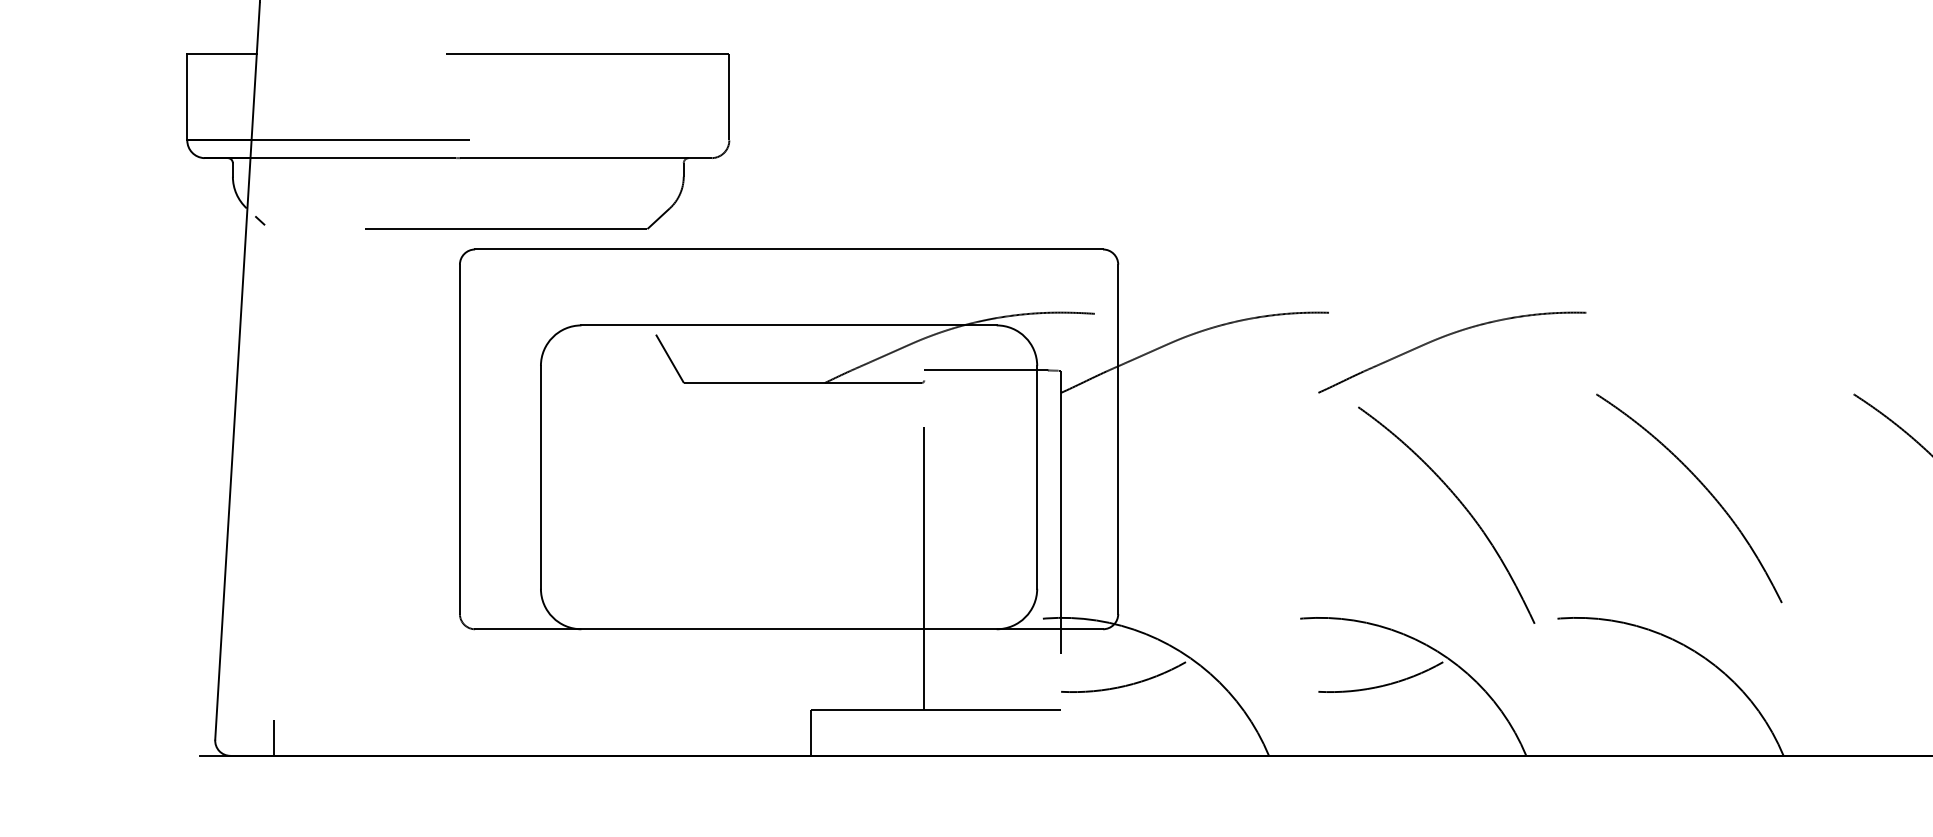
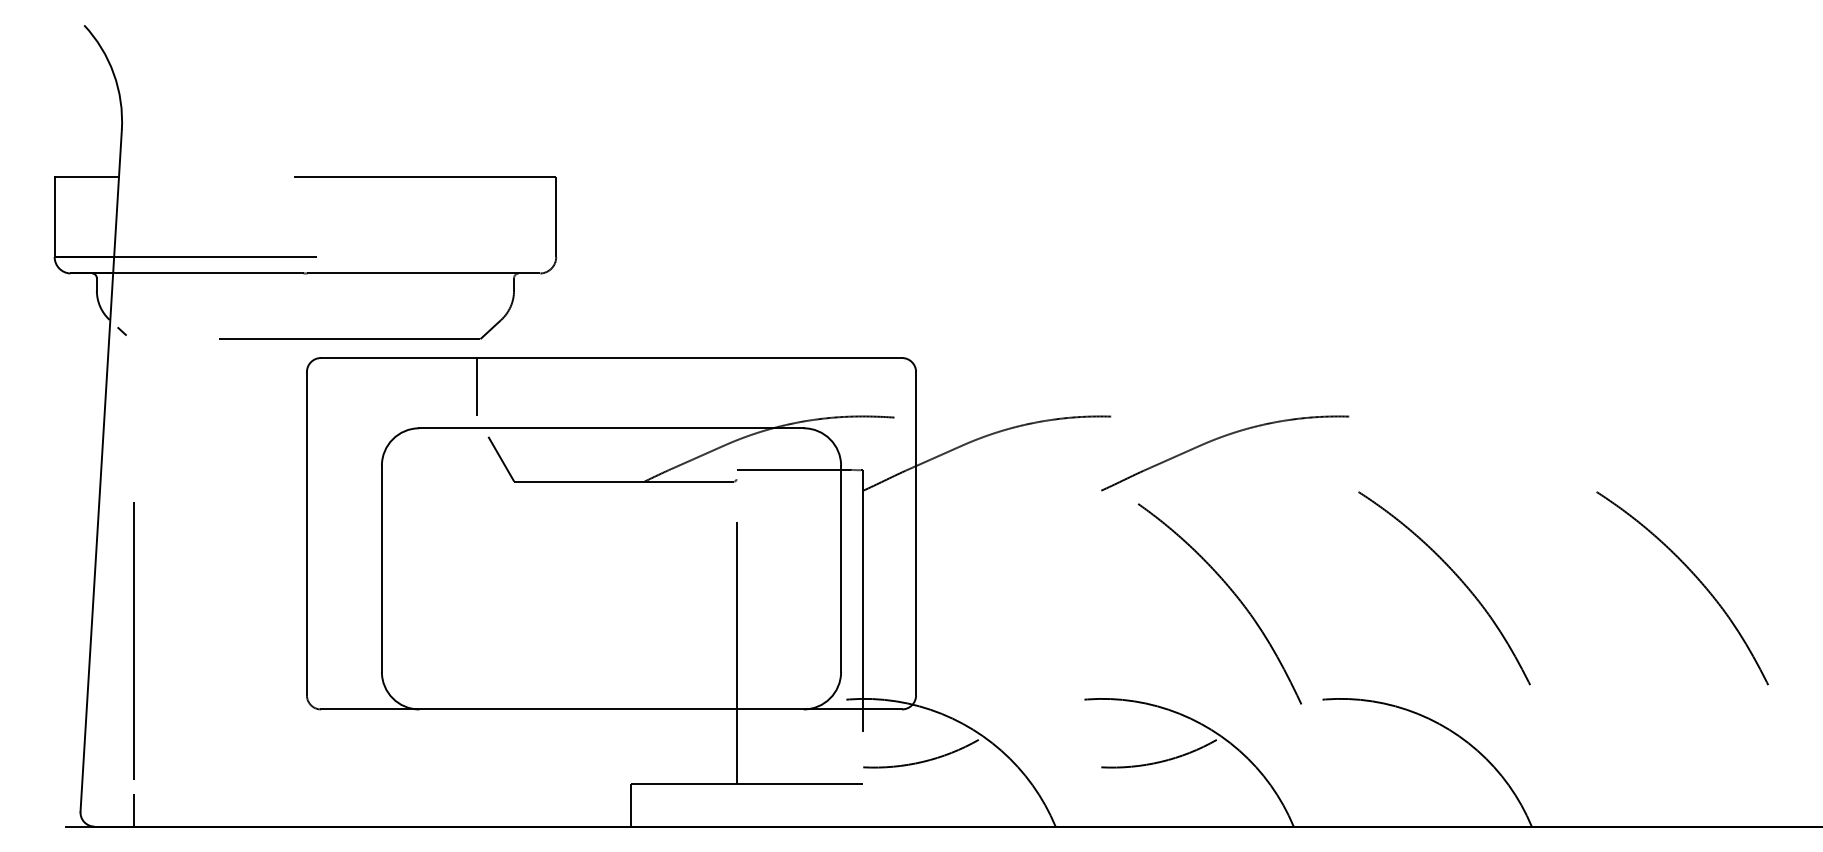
line: (643, 281) -> (476, 387), added
line: (272, 554) -> (133, 640), added

